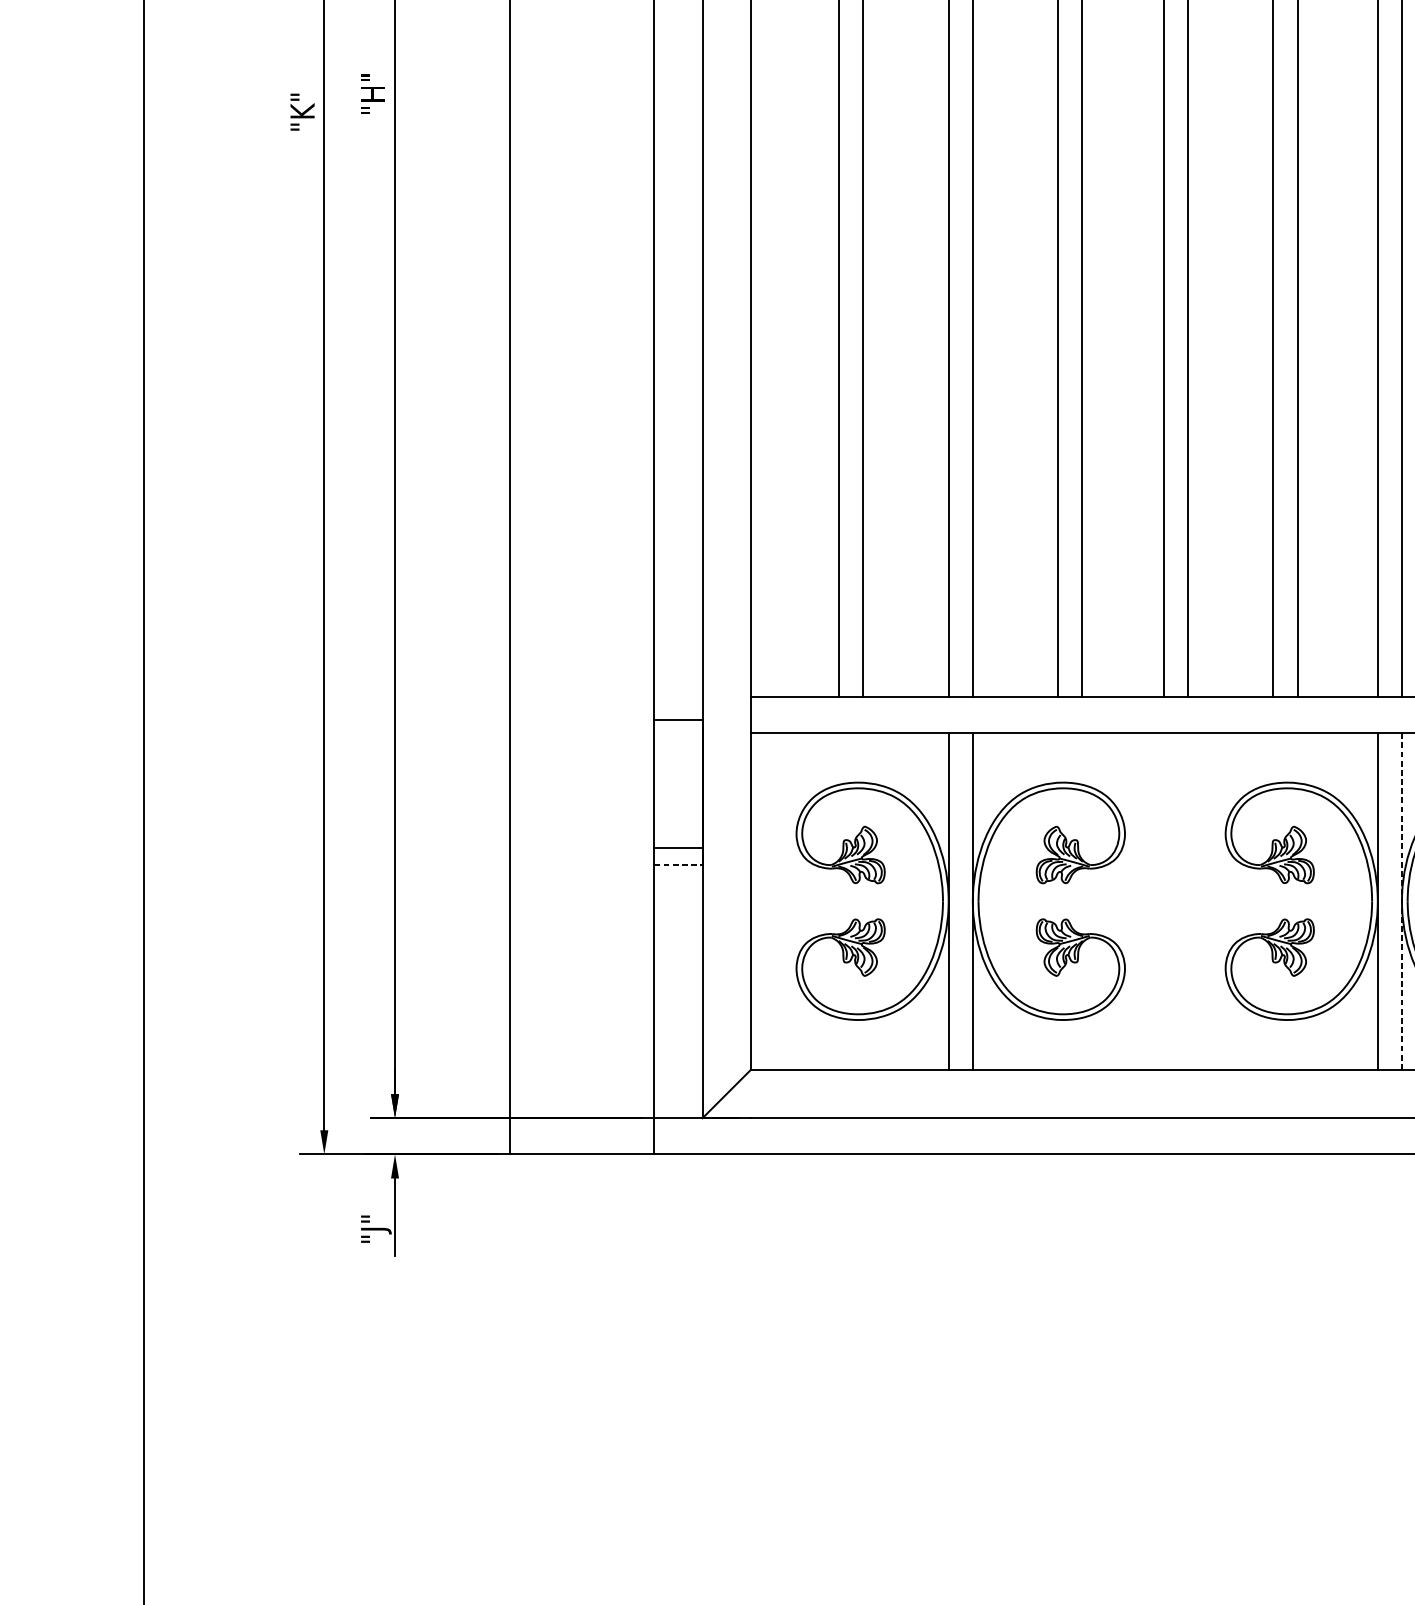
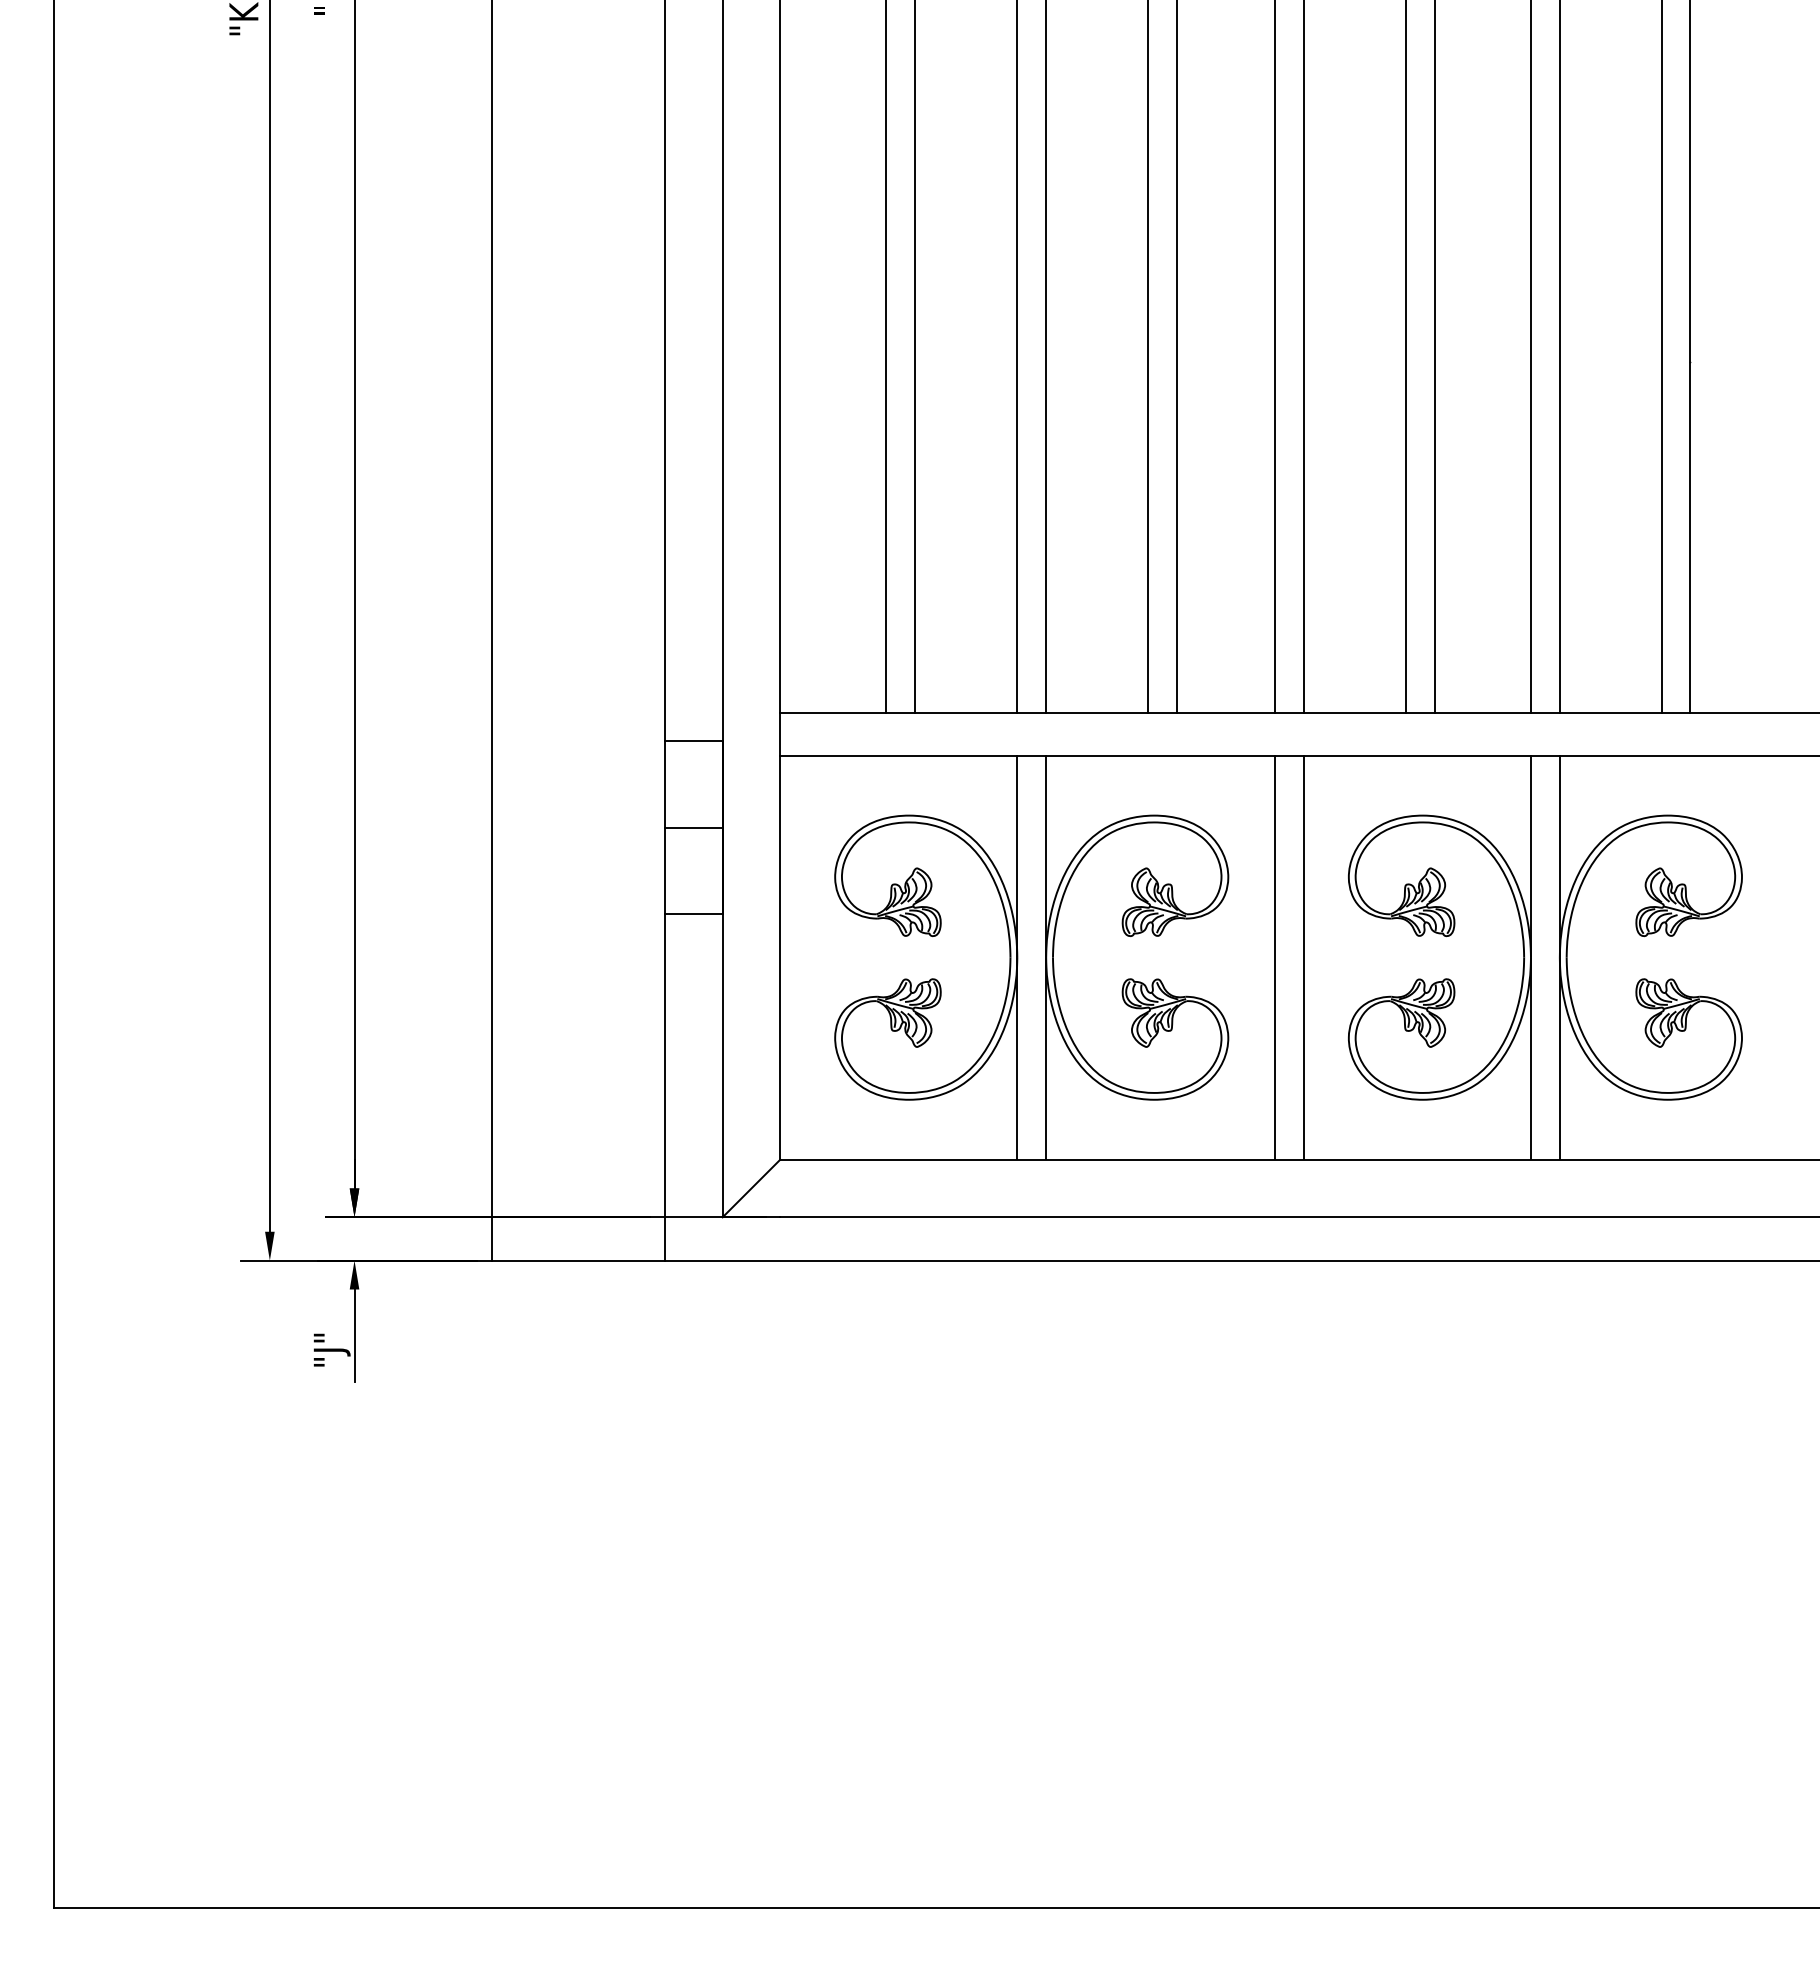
line: (678, 847) -> (693, 827), moved
line: (678, 865) -> (693, 914), dashed -> solid
line: (1164, 901) -> (1275, 957), added
line: (1188, 901) -> (1304, 957), added
line: (1401, 901) -> (1559, 957), dashed -> solid

